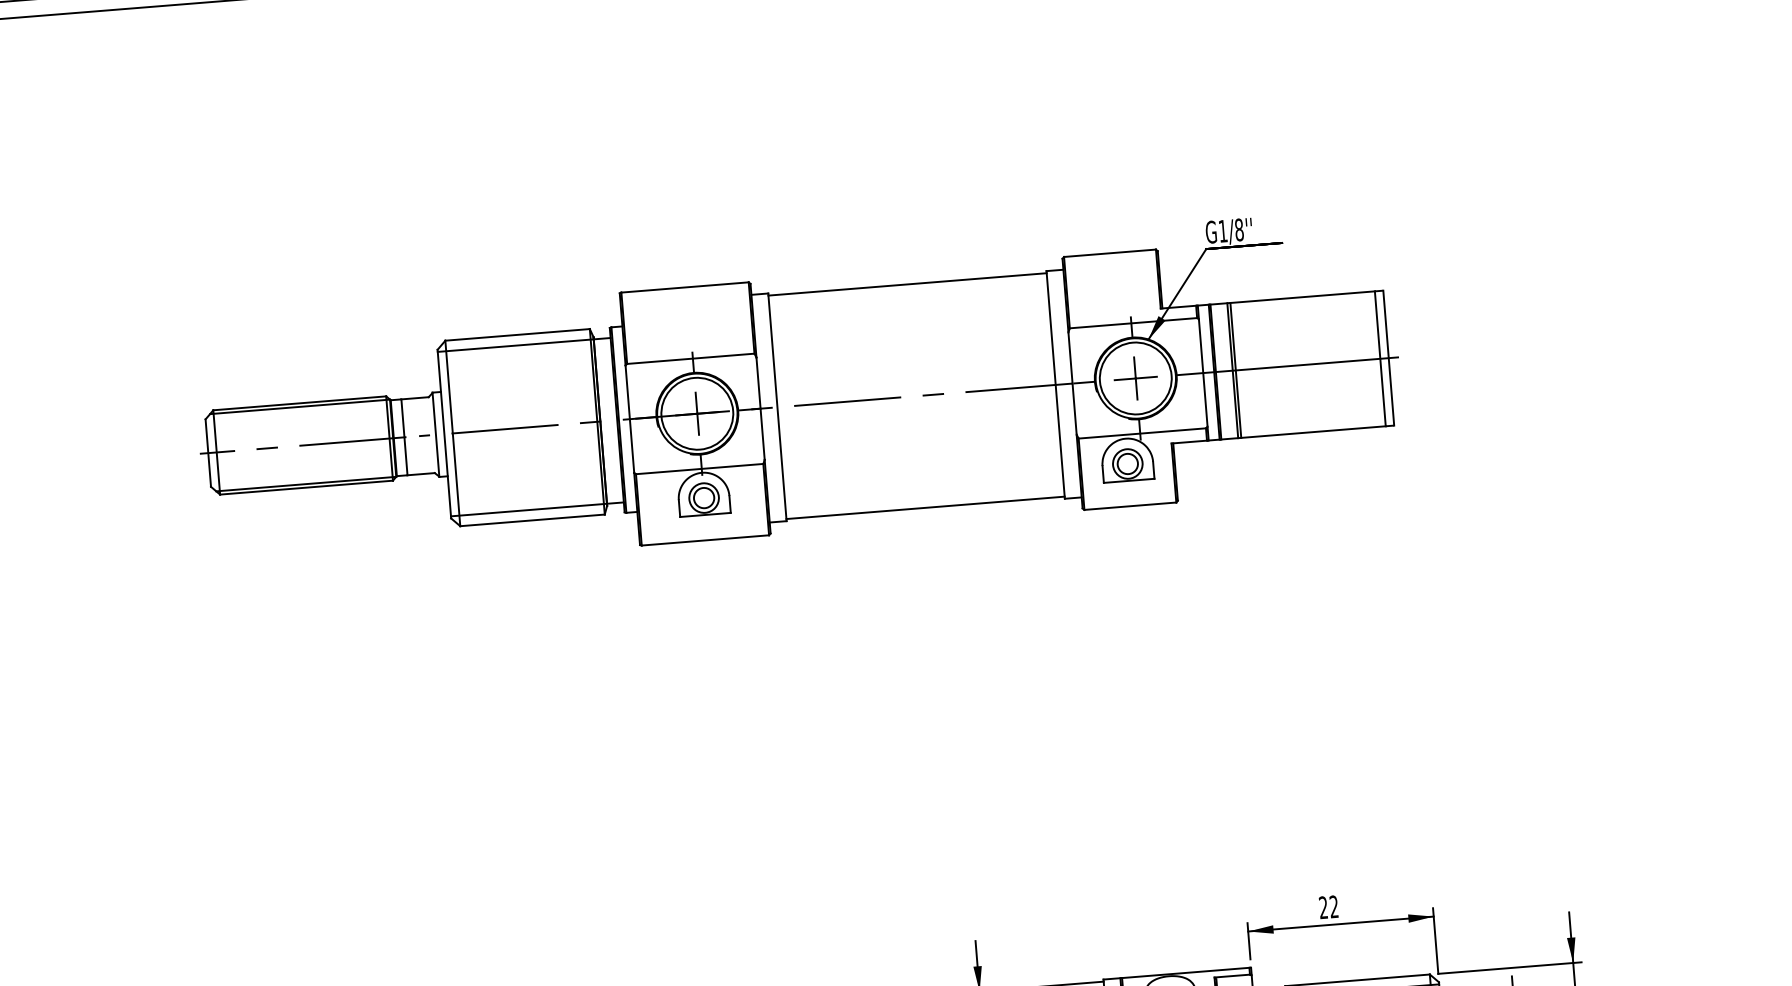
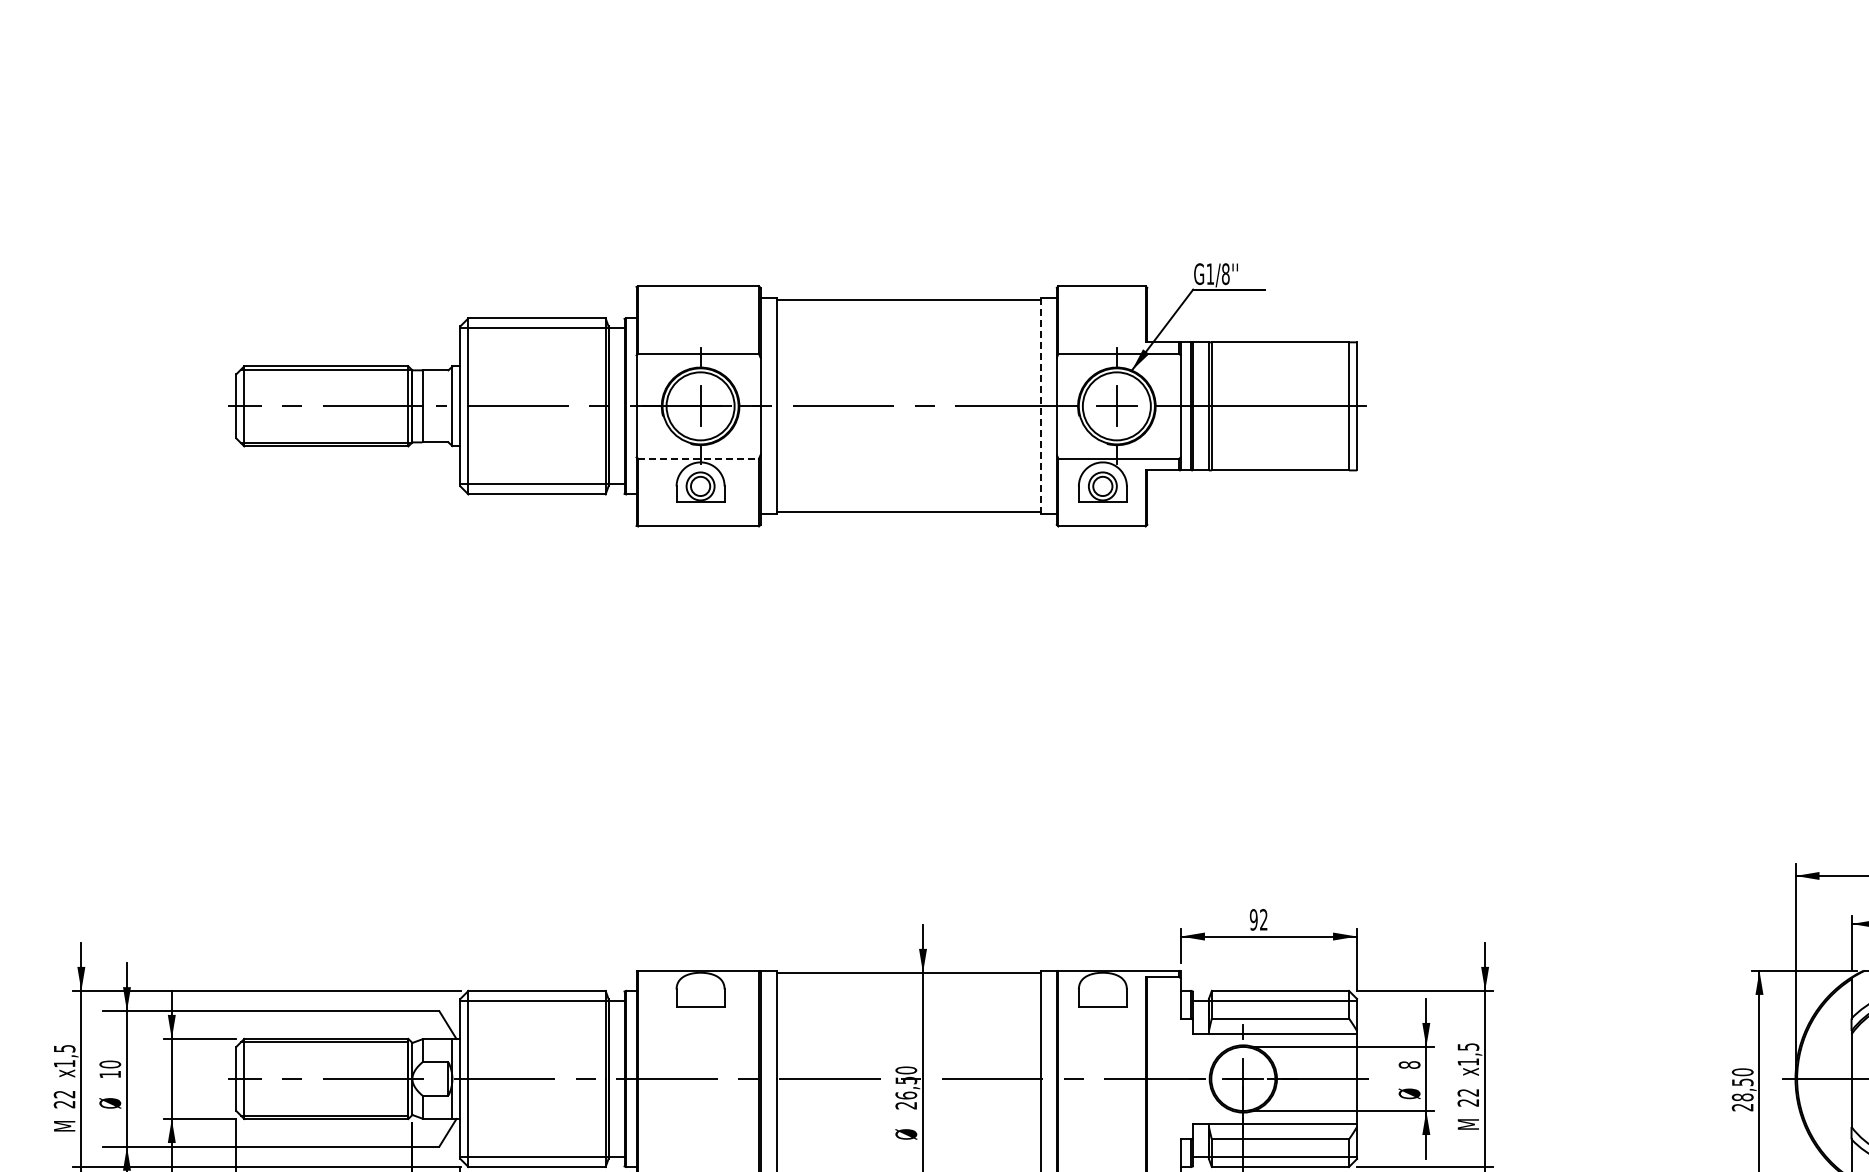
line: (1055, 385) -> (1040, 406), solid -> dashed
line: (700, 468) -> (699, 458), solid -> dashed
text: (1323, 907) -> (1253, 919), 22 -> 92

